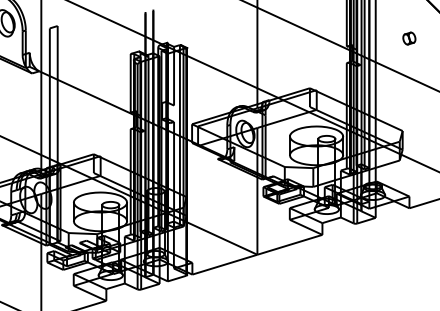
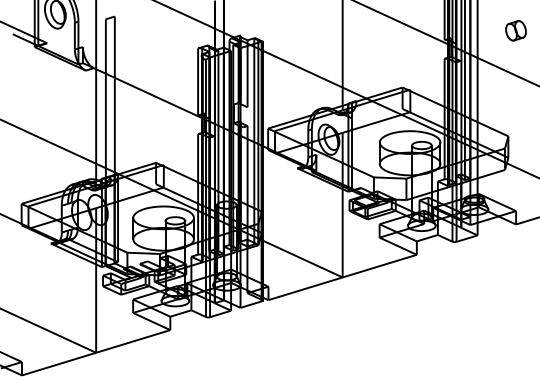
part: (408, 38) -> (515, 30), size x1.43

